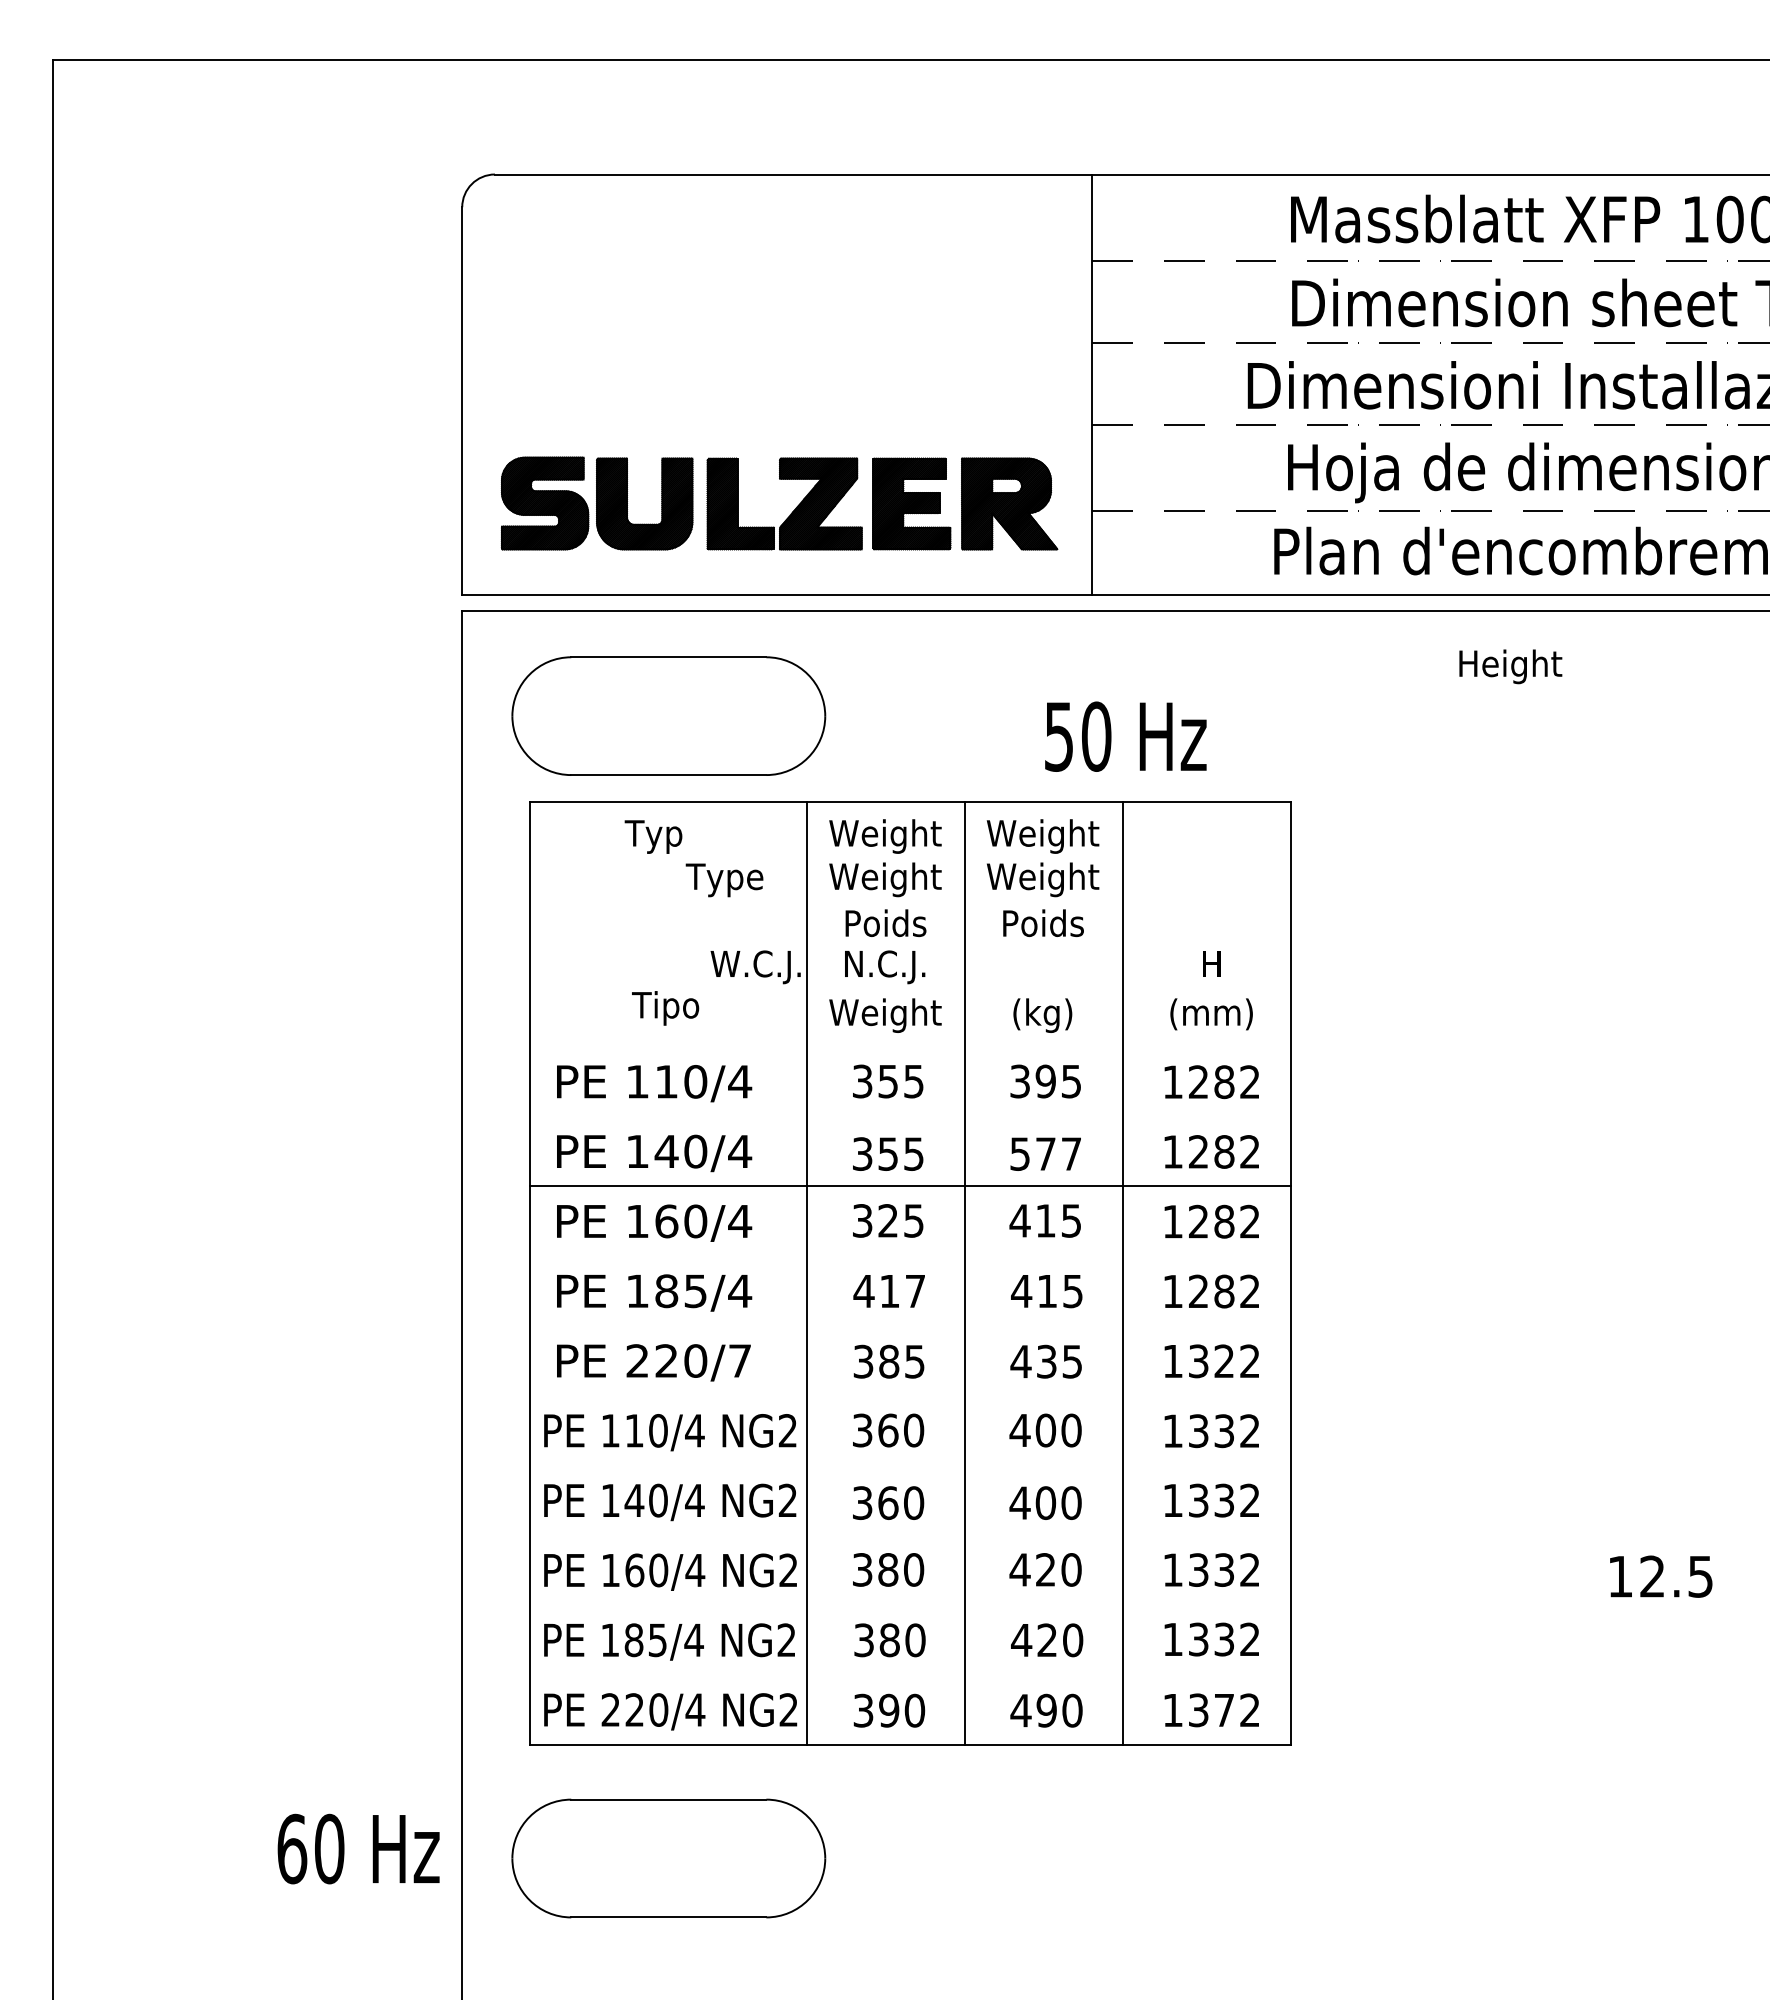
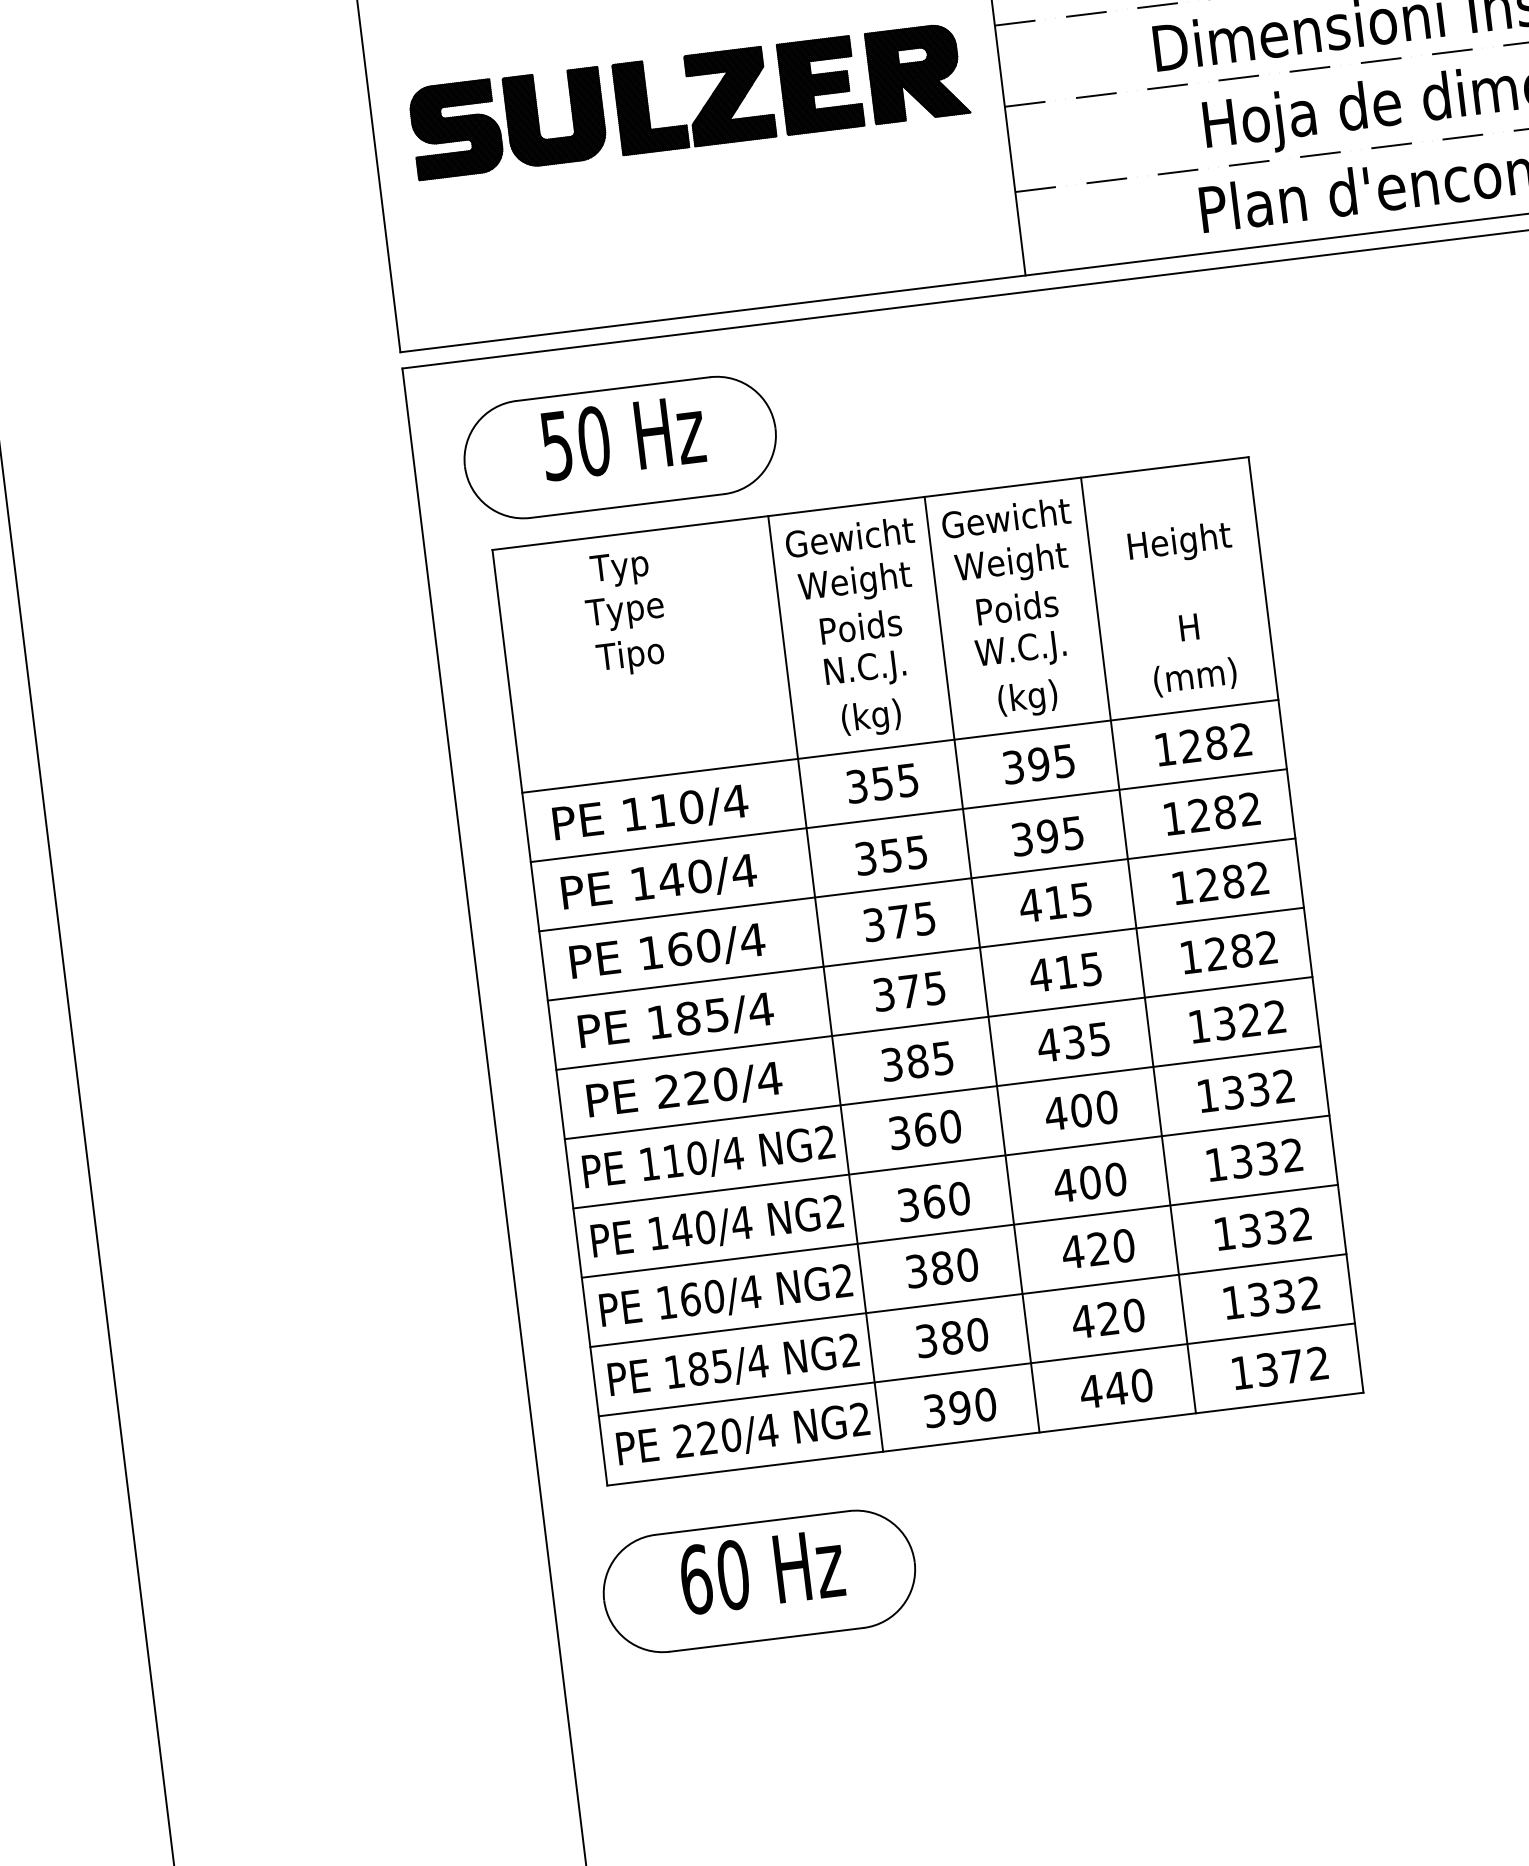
part: (790, 513) -> (701, 109), moved
text: (1510, 666) -> (1179, 543), moved
text: (1125, 736) -> (622, 437), moved
text: (885, 836) -> (849, 540), Weight -> Gewicht
text: (1043, 836) -> (1006, 521), Weight -> Gewicht
text: (724, 880) -> (625, 612), moved
text: (755, 967) -> (1020, 651), moved
text: (665, 1008) -> (630, 657), moved
text: (885, 1015) -> (871, 718), Weight -> (kg)
line: (910, 1046) -> (900, 745), added
line: (910, 1116) -> (908, 815), added
text: (1045, 1153) -> (1047, 835), 577 -> 395
text: (887, 1220) -> (898, 921), 325 -> 375
line: (910, 1256) -> (925, 954), added
text: (888, 1291) -> (908, 991), 417 -> 375
line: (910, 1326) -> (934, 1023), added
text: (740, 1360) -> (769, 1078), 220/7 -> 220/4
line: (910, 1395) -> (942, 1092), added
line: (910, 1465) -> (951, 1161), added
line: (910, 1535) -> (959, 1231), added
line: (910, 1605) -> (968, 1300), added
line: (910, 1675) -> (977, 1370), added
text: (1046, 1710) -> (1116, 1388), 490 -> 440
text: (358, 1848) -> (761, 1571), moved

